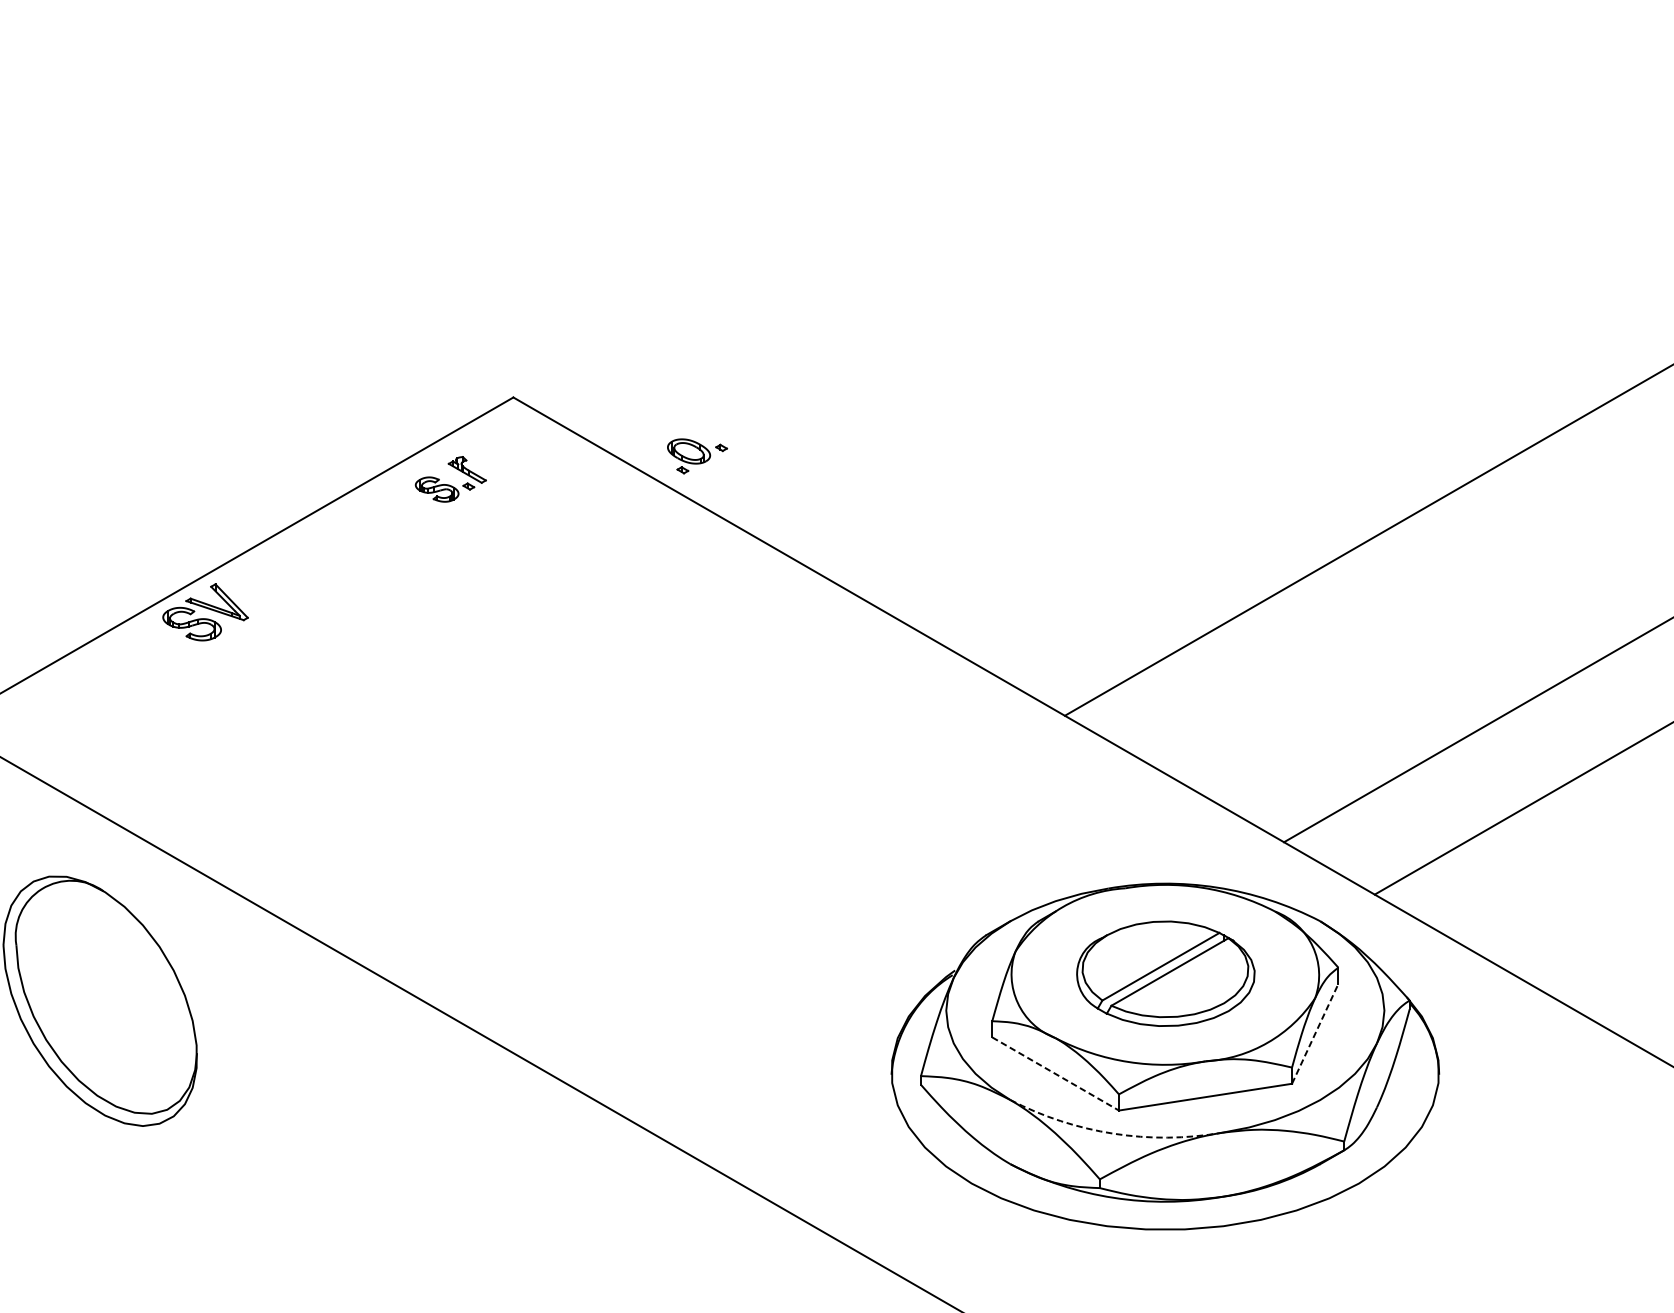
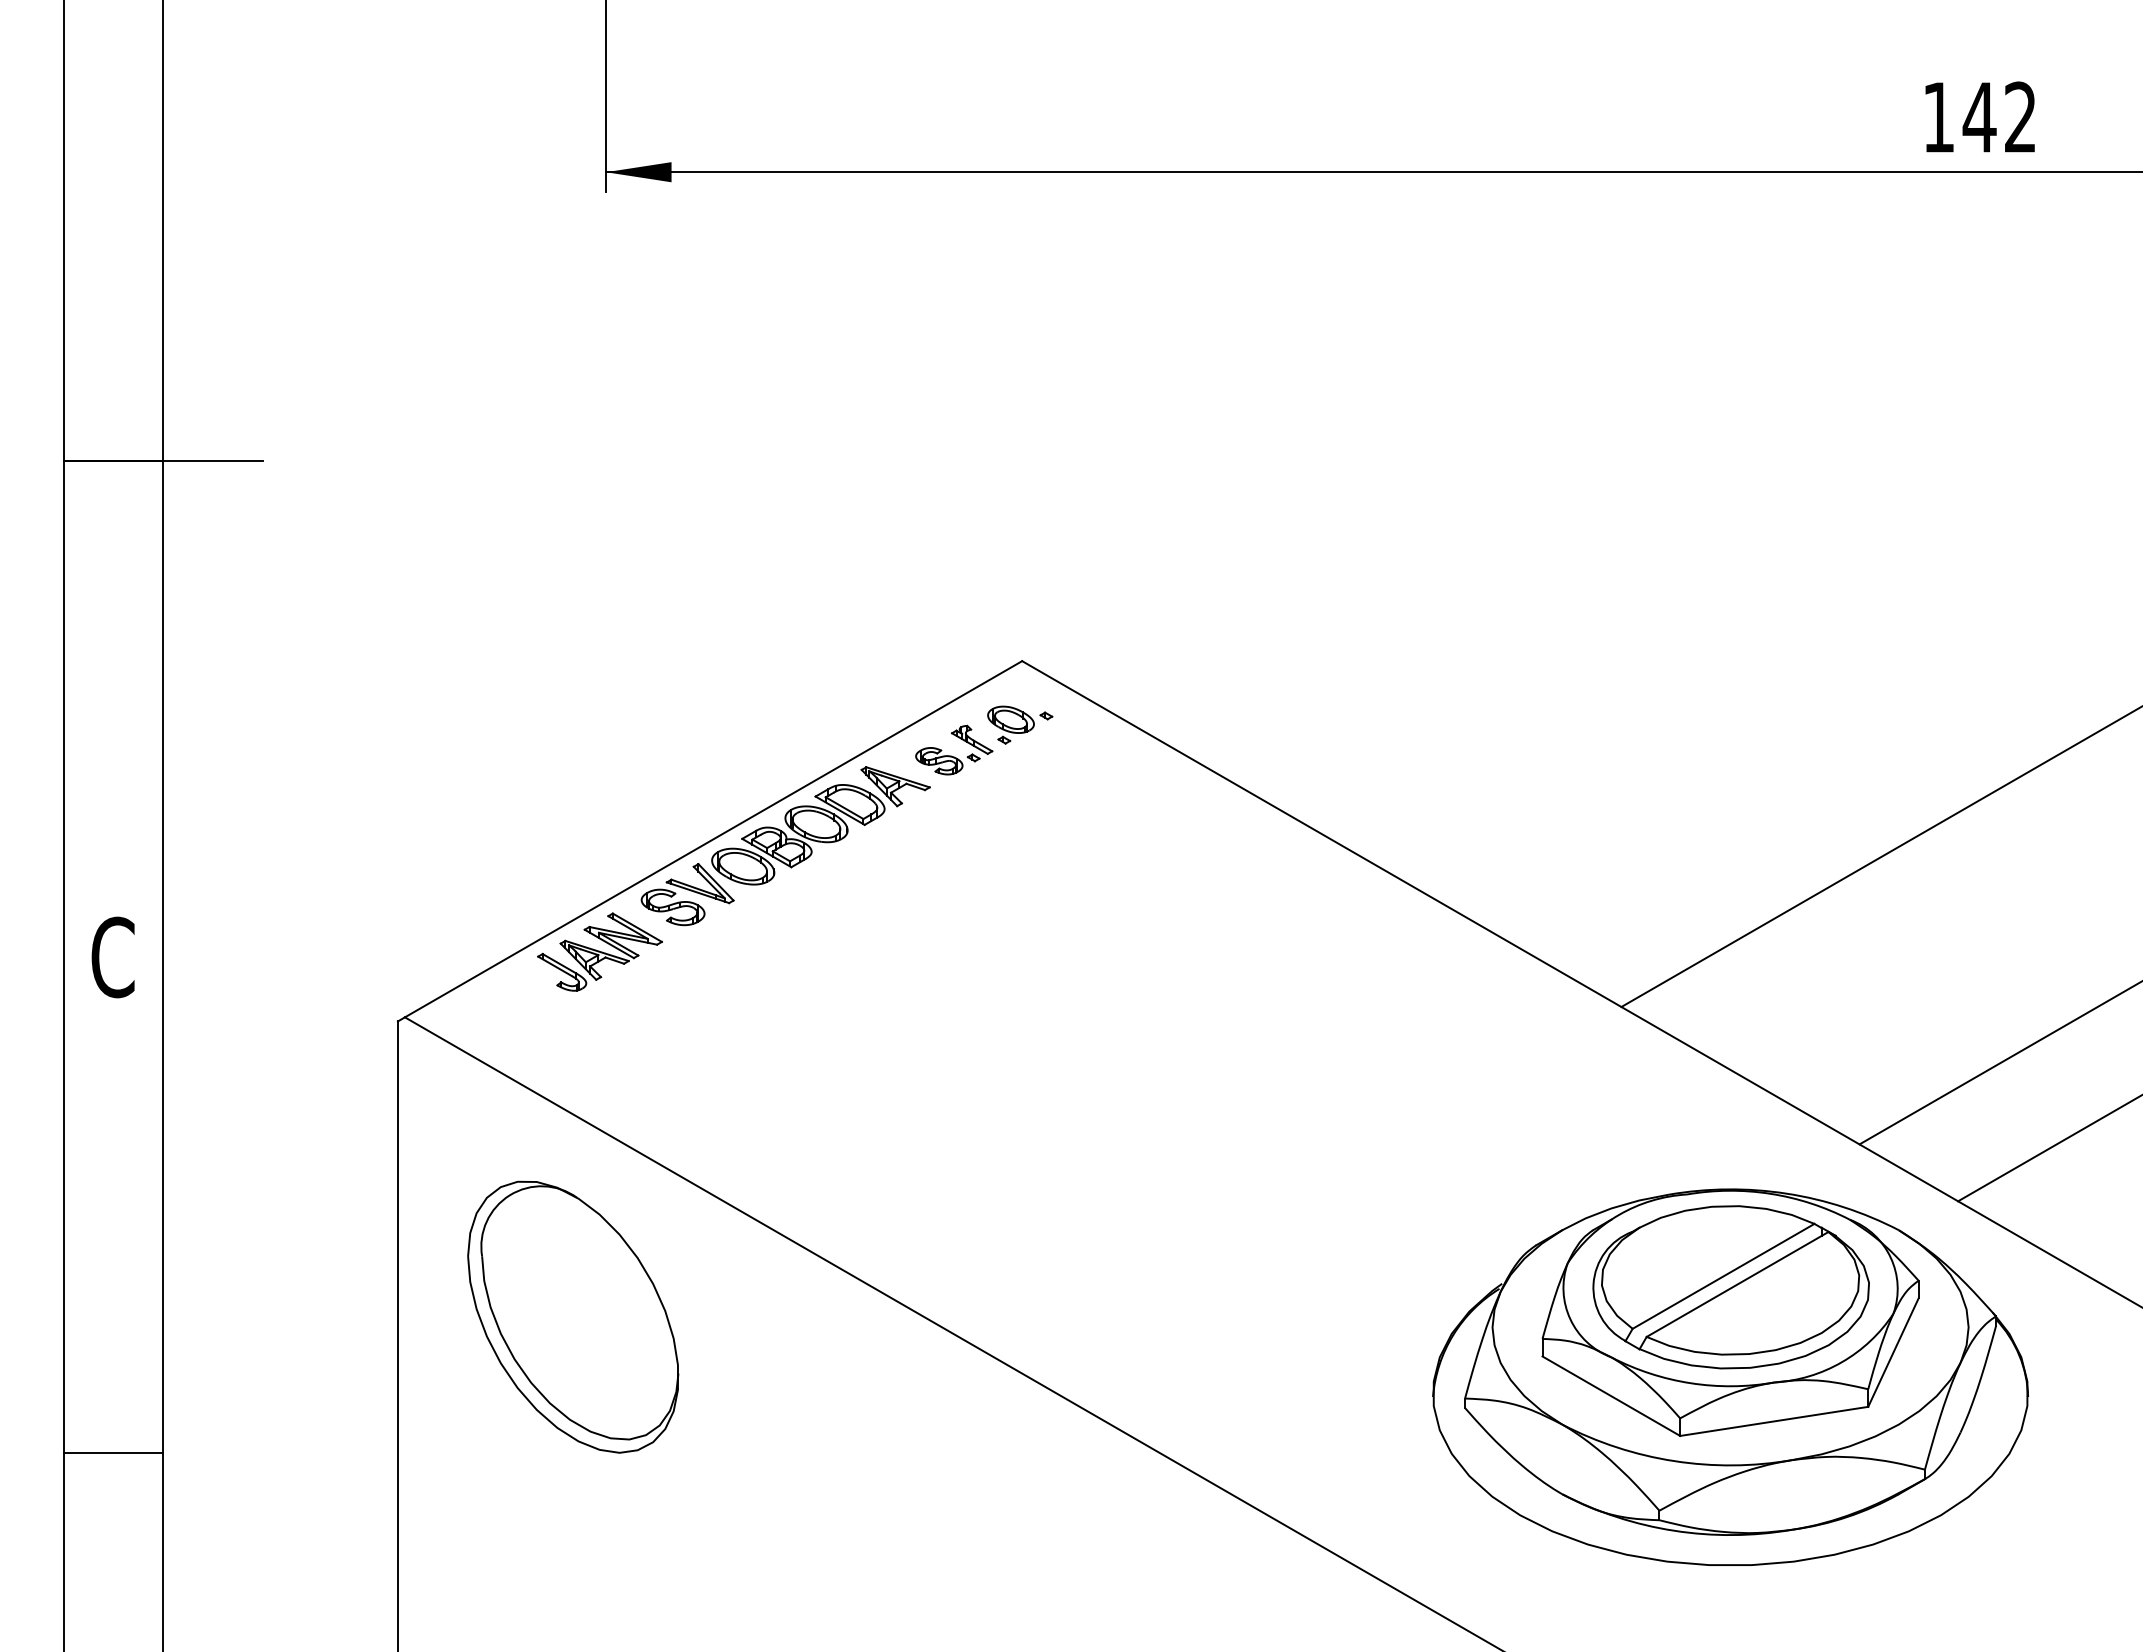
part: (697, 455) -> (1020, 724), moved
part: (327, 548) -> (820, 825), added
part: (124, 664) -> (599, 951), added
part: (1165, 973) -> (1730, 1287), size x1.43
line: (1315, 1033) -> (1893, 1352), dashed -> solid
line: (1055, 1074) -> (1611, 1396), dashed -> solid
arc: (1113, 1134) -> (1674, 1461), dashed -> solid

